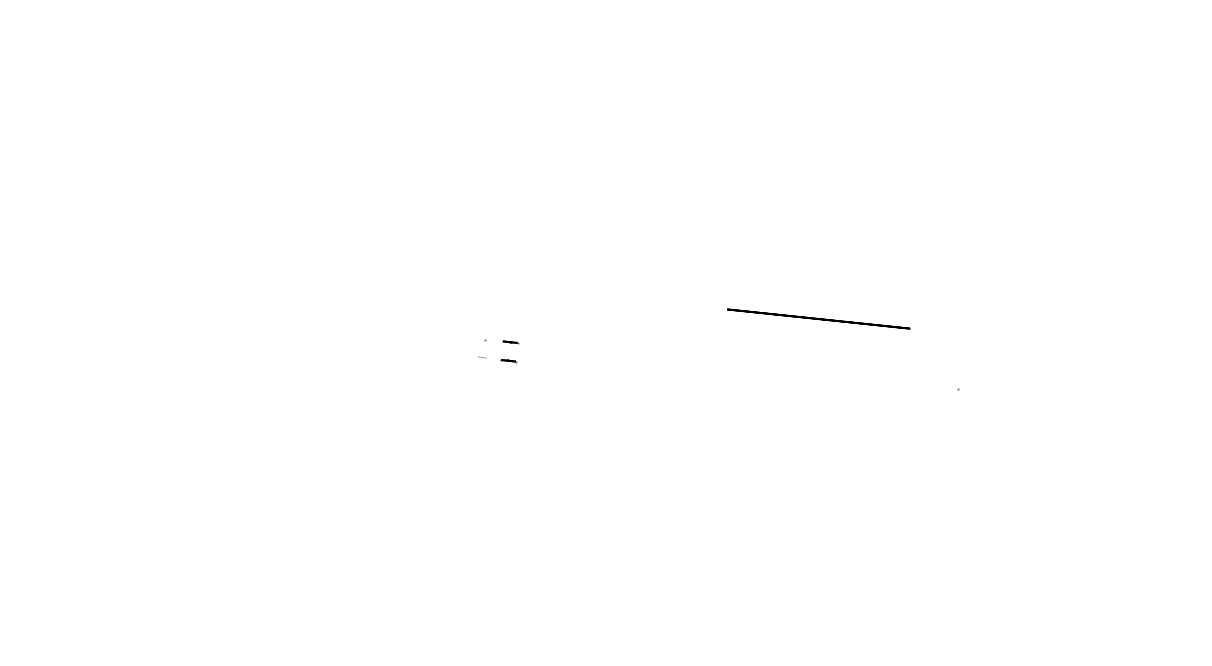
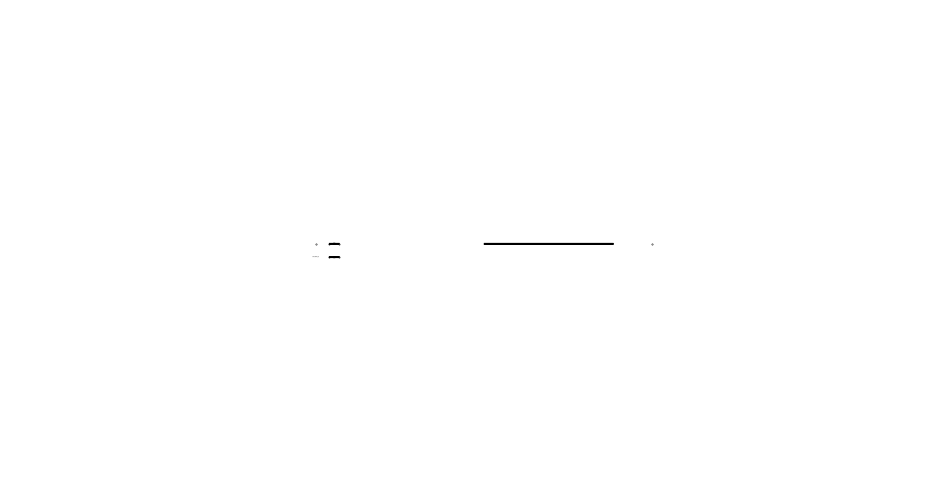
line: (818, 318) -> (548, 243), moved

